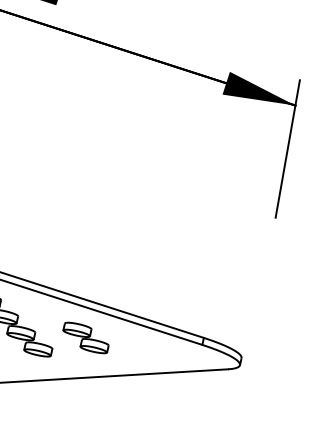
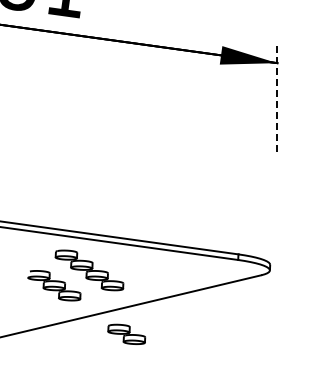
line: (287, 148) -> (277, 97), solid -> dashed
part: (85, 336) -> (126, 333), moved

